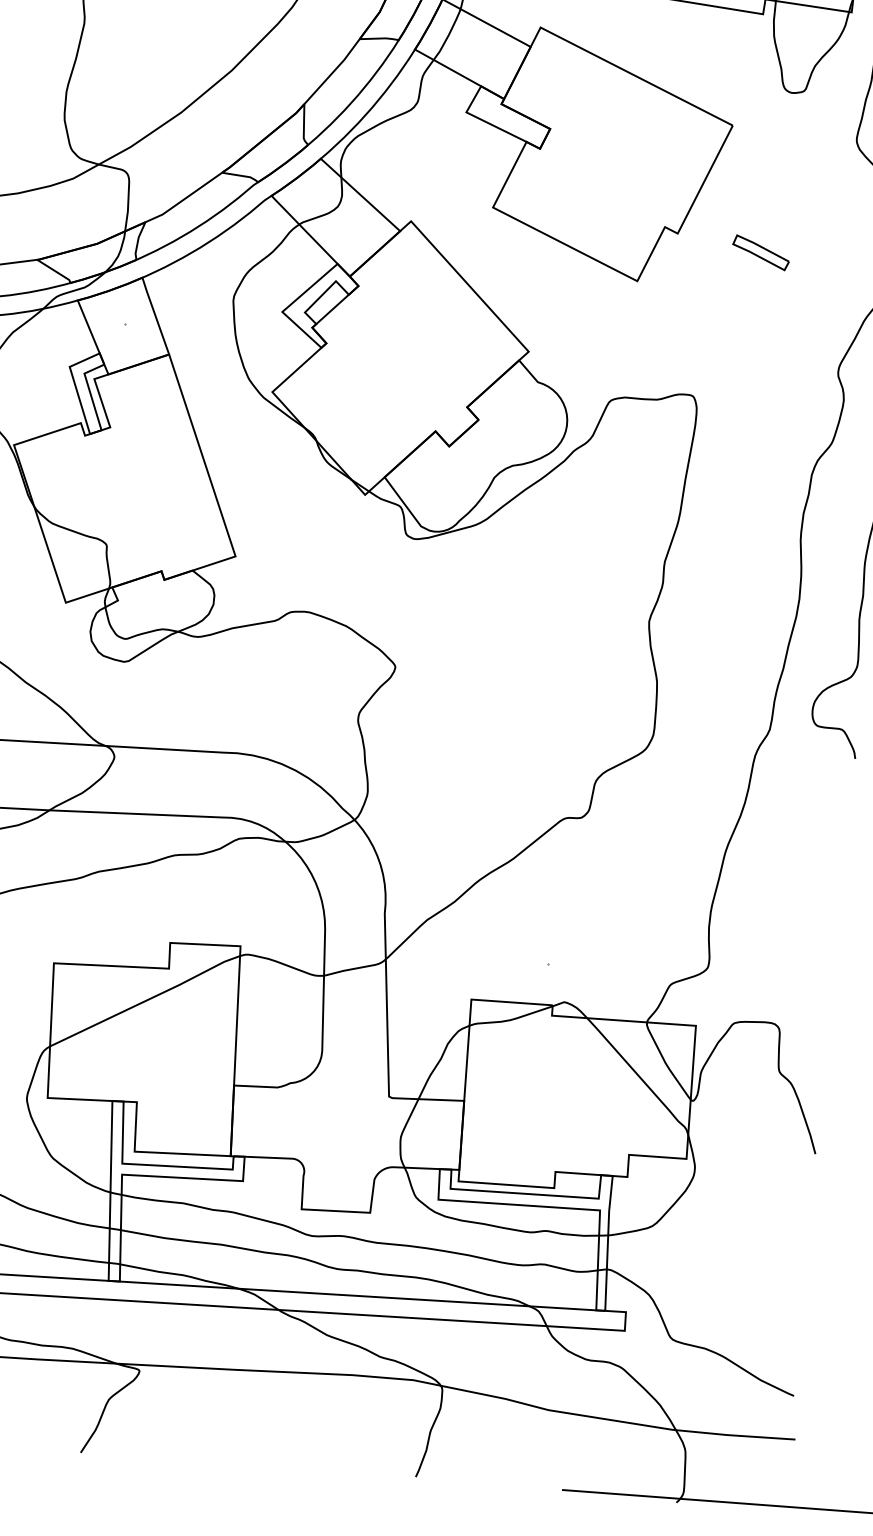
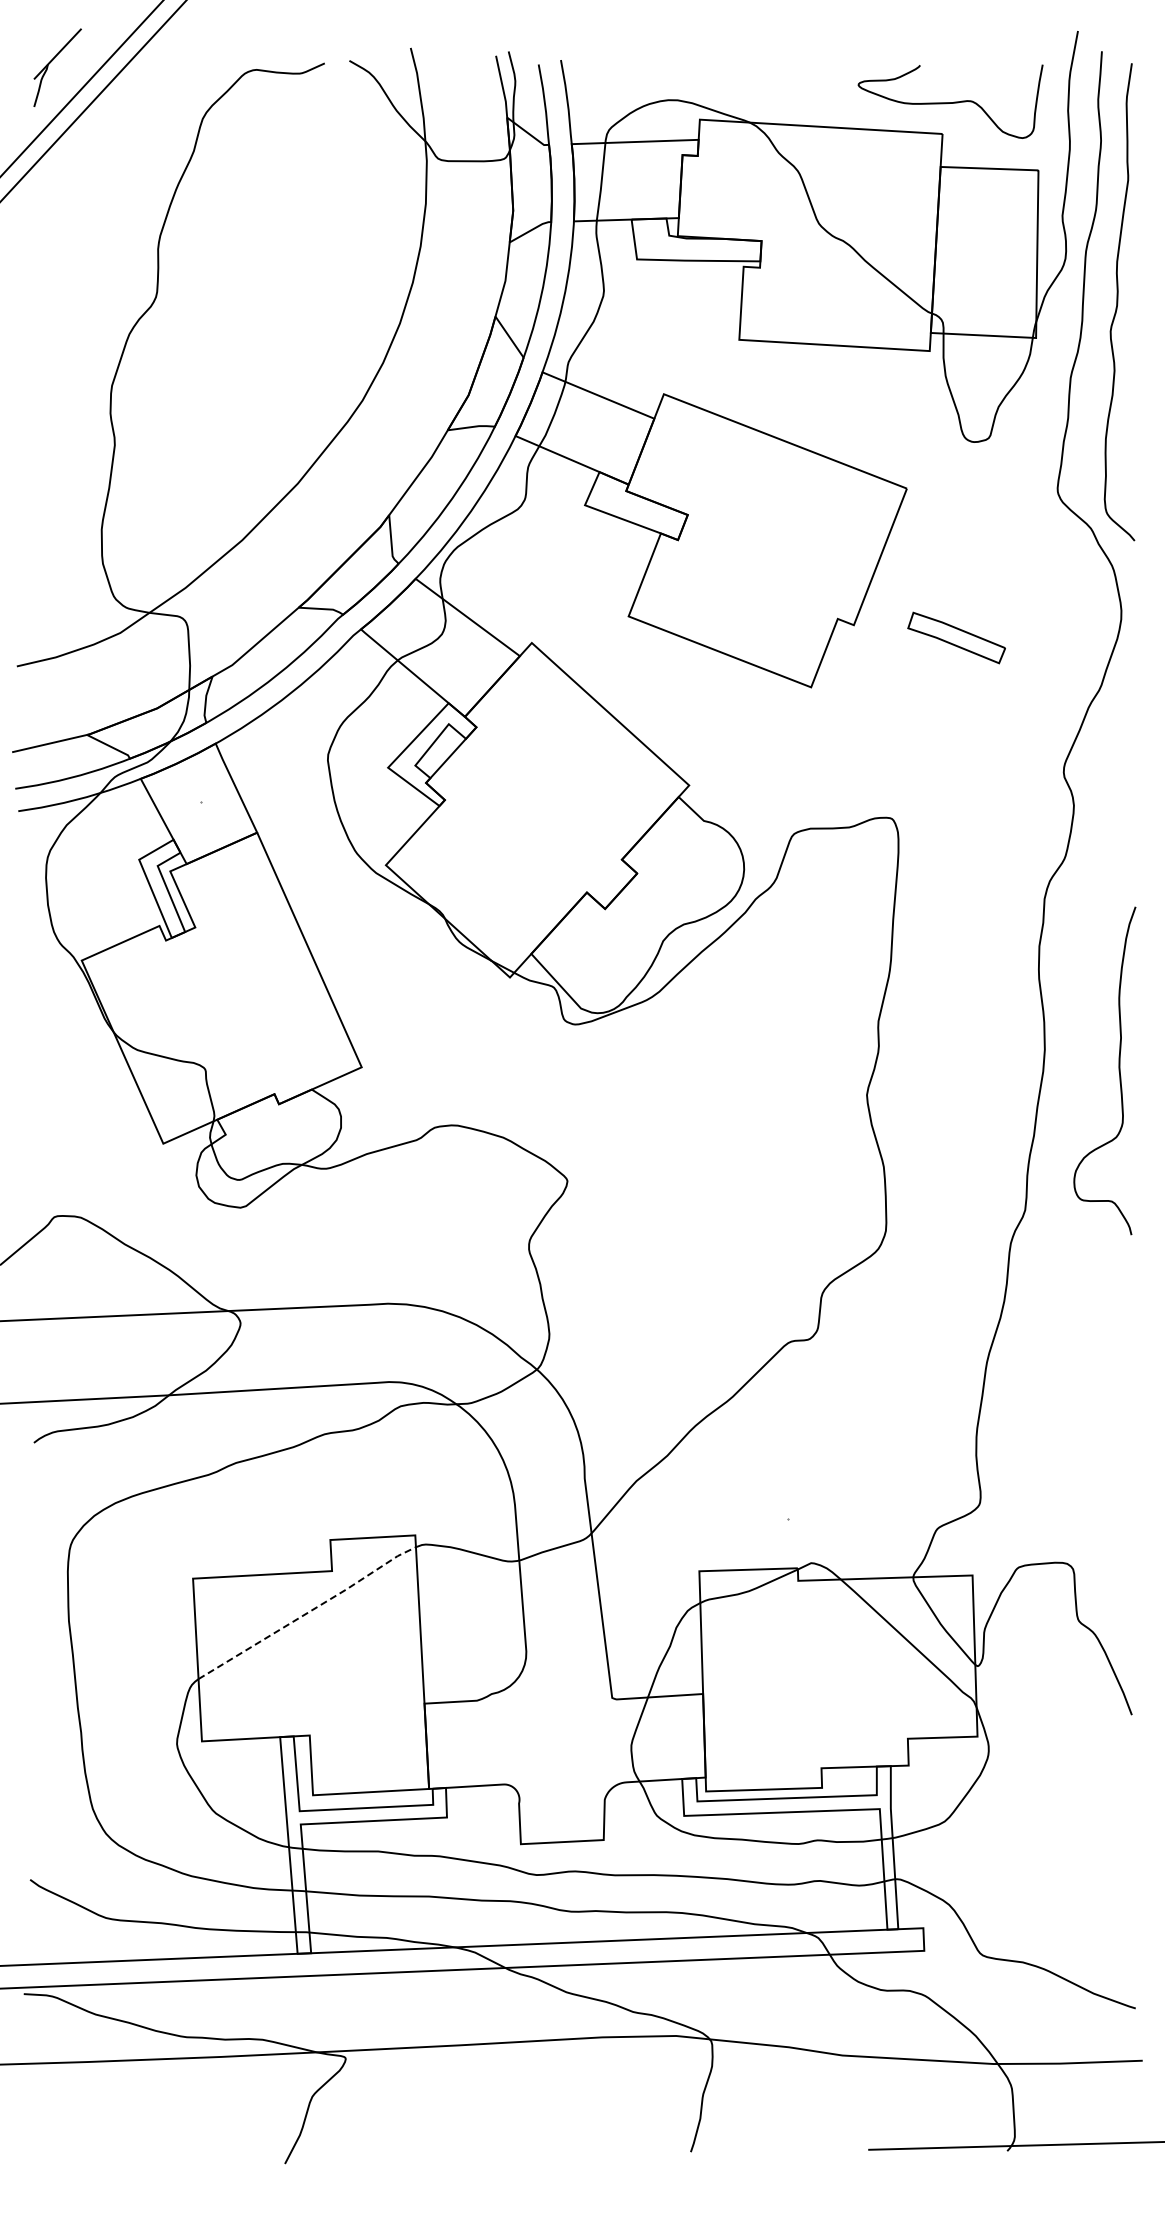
part: (760, 253) -> (955, 638), size x1.4
line: (146, 1000) -> (308, 1612), solid -> dashed

